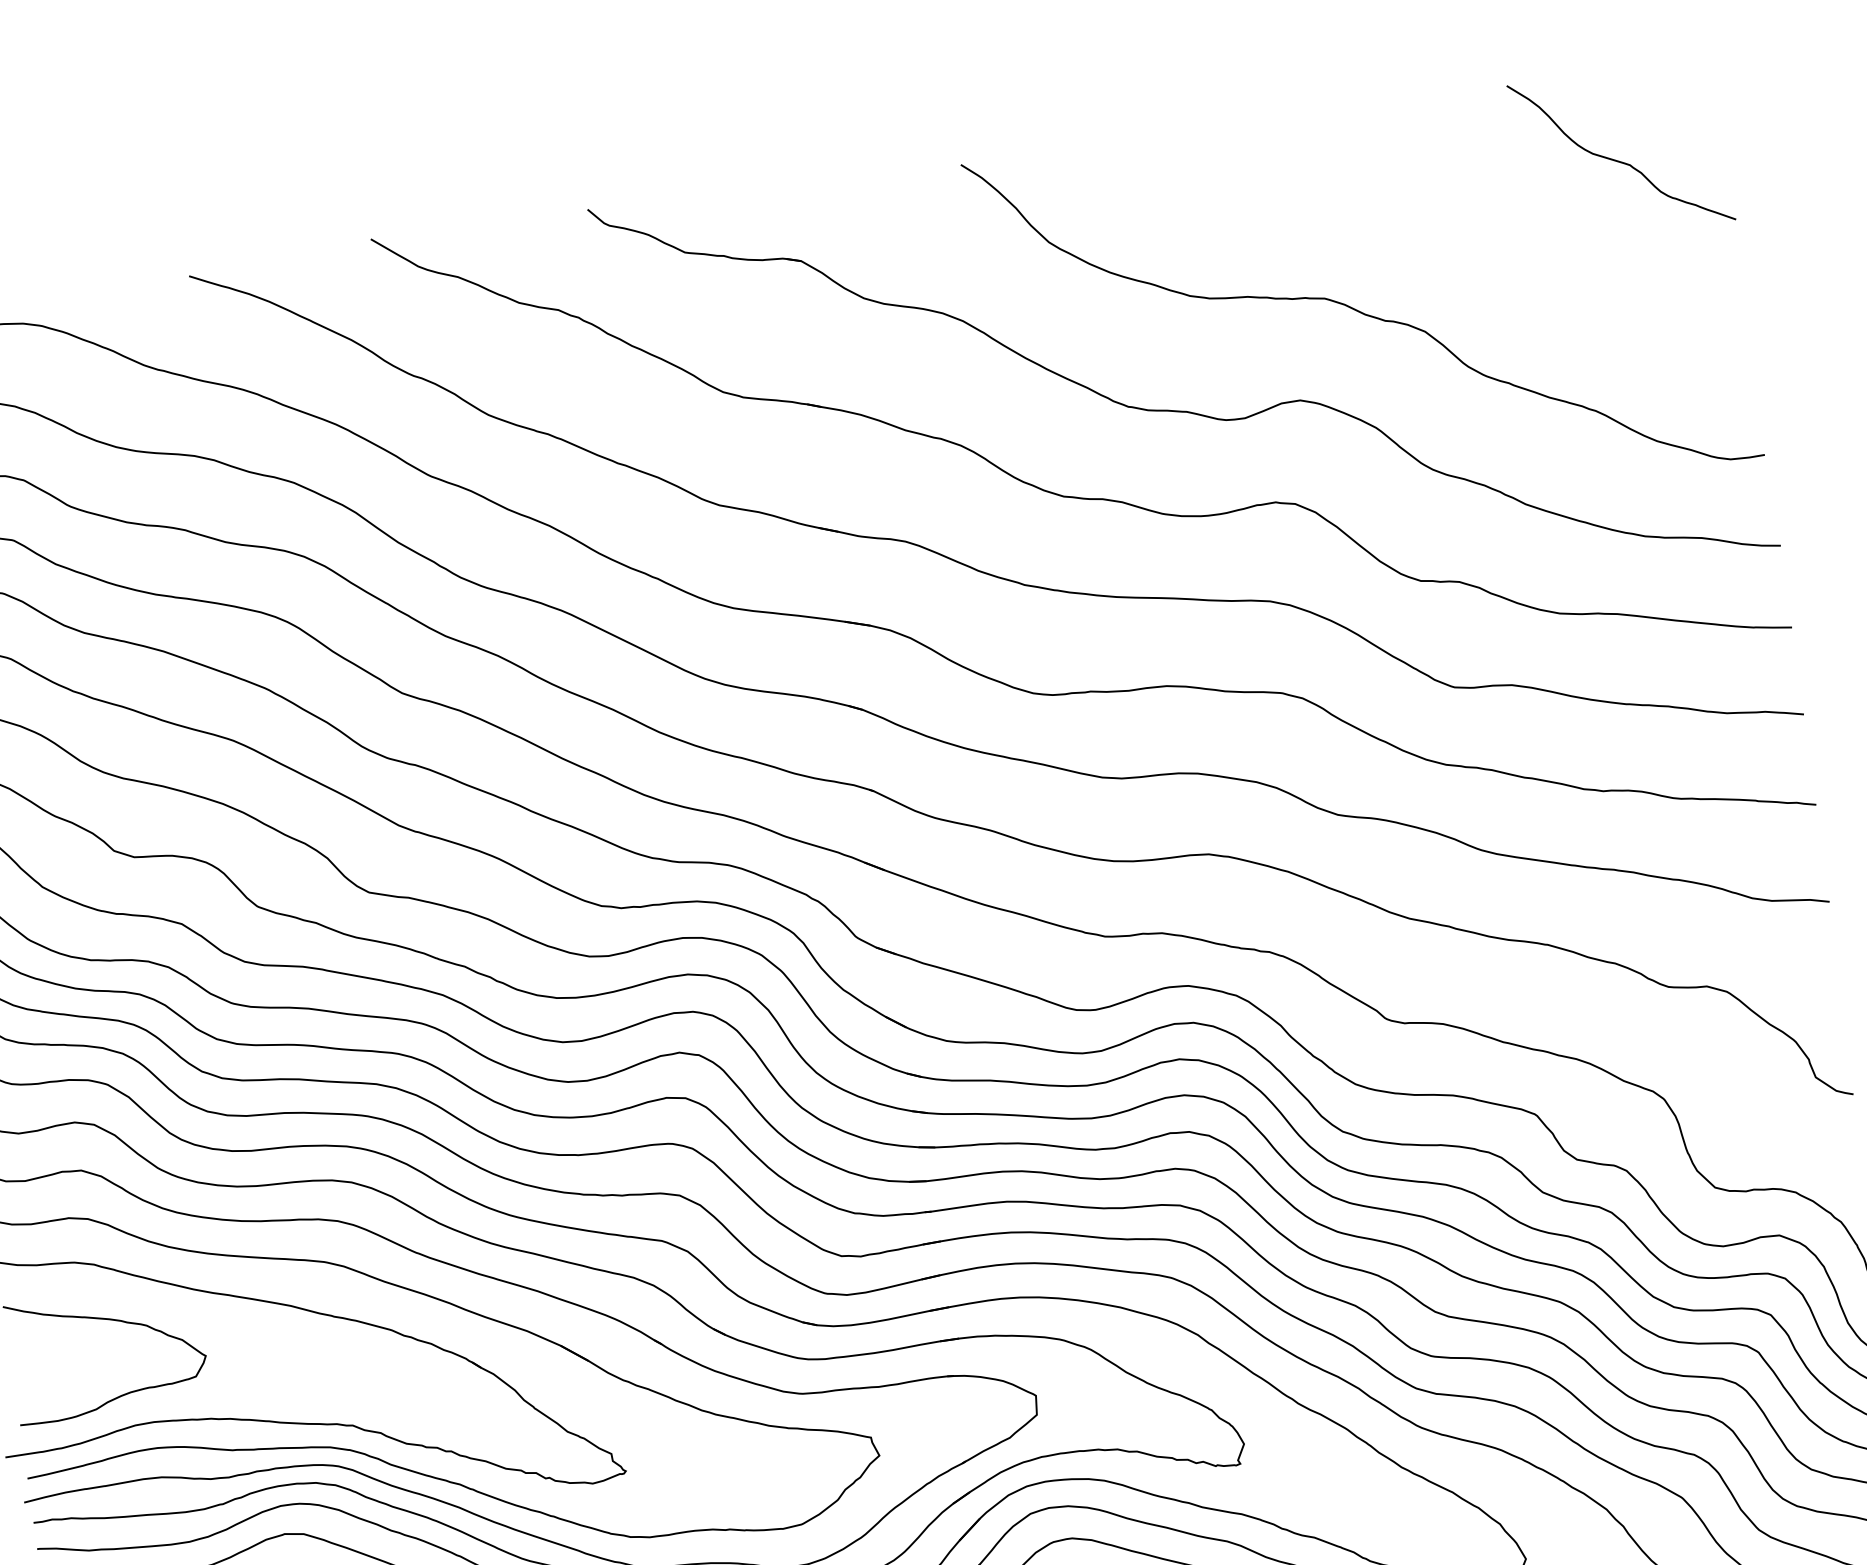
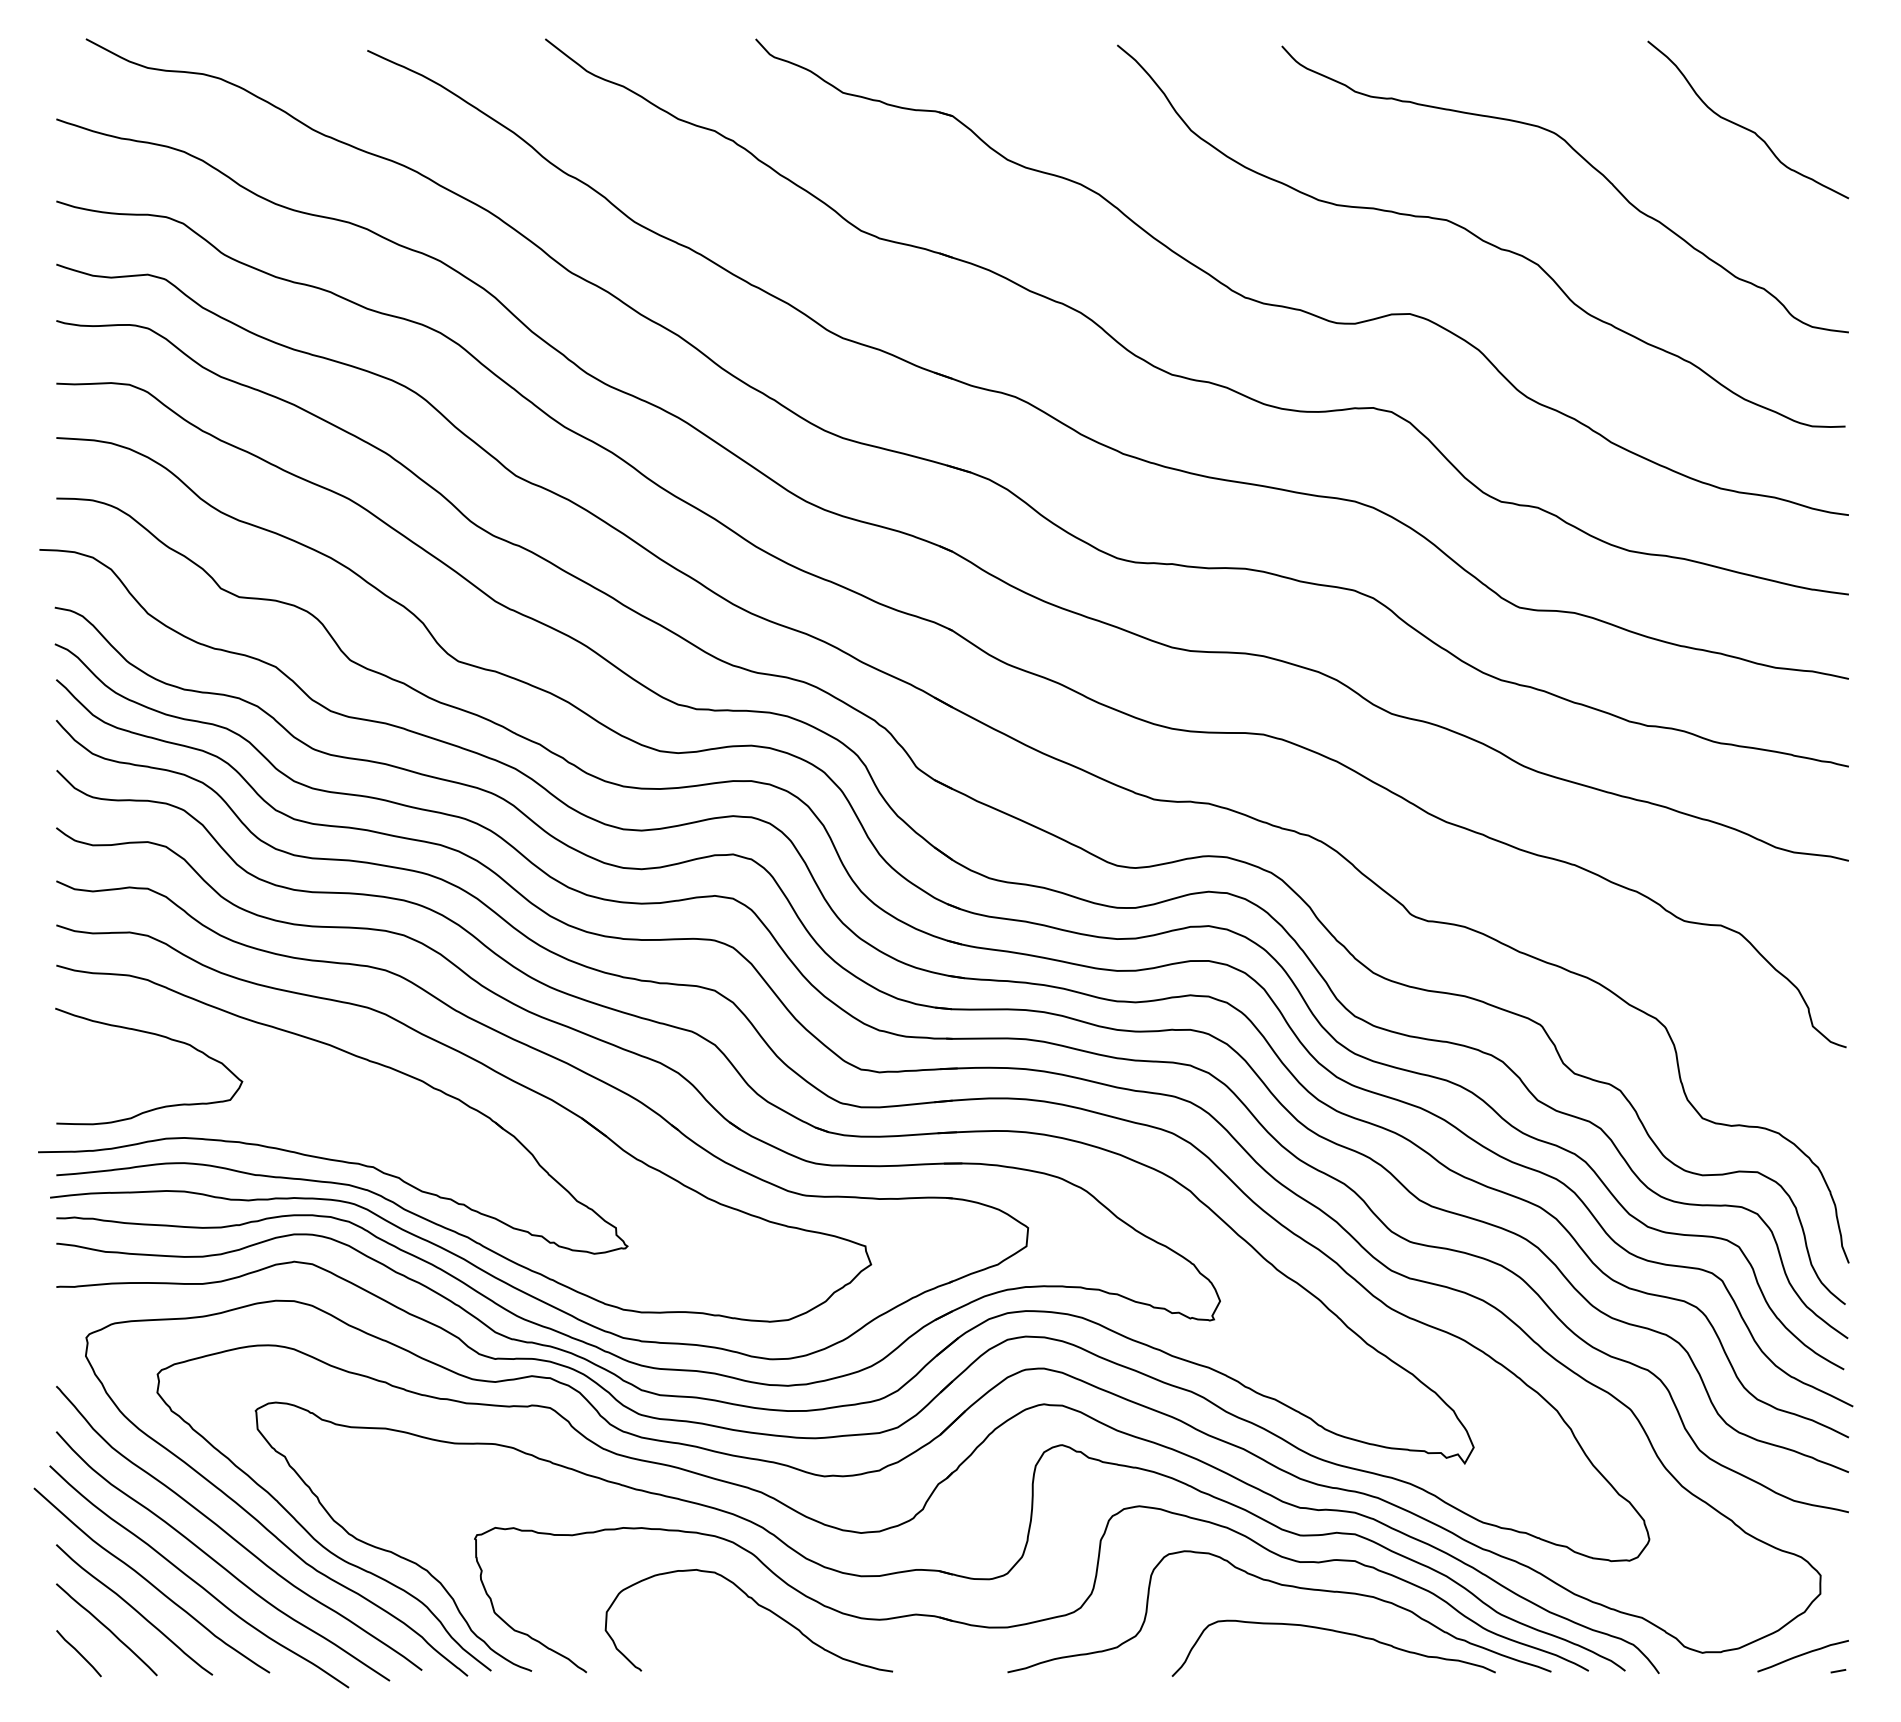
curve: (1463, 221) -> (1588, 164), added

